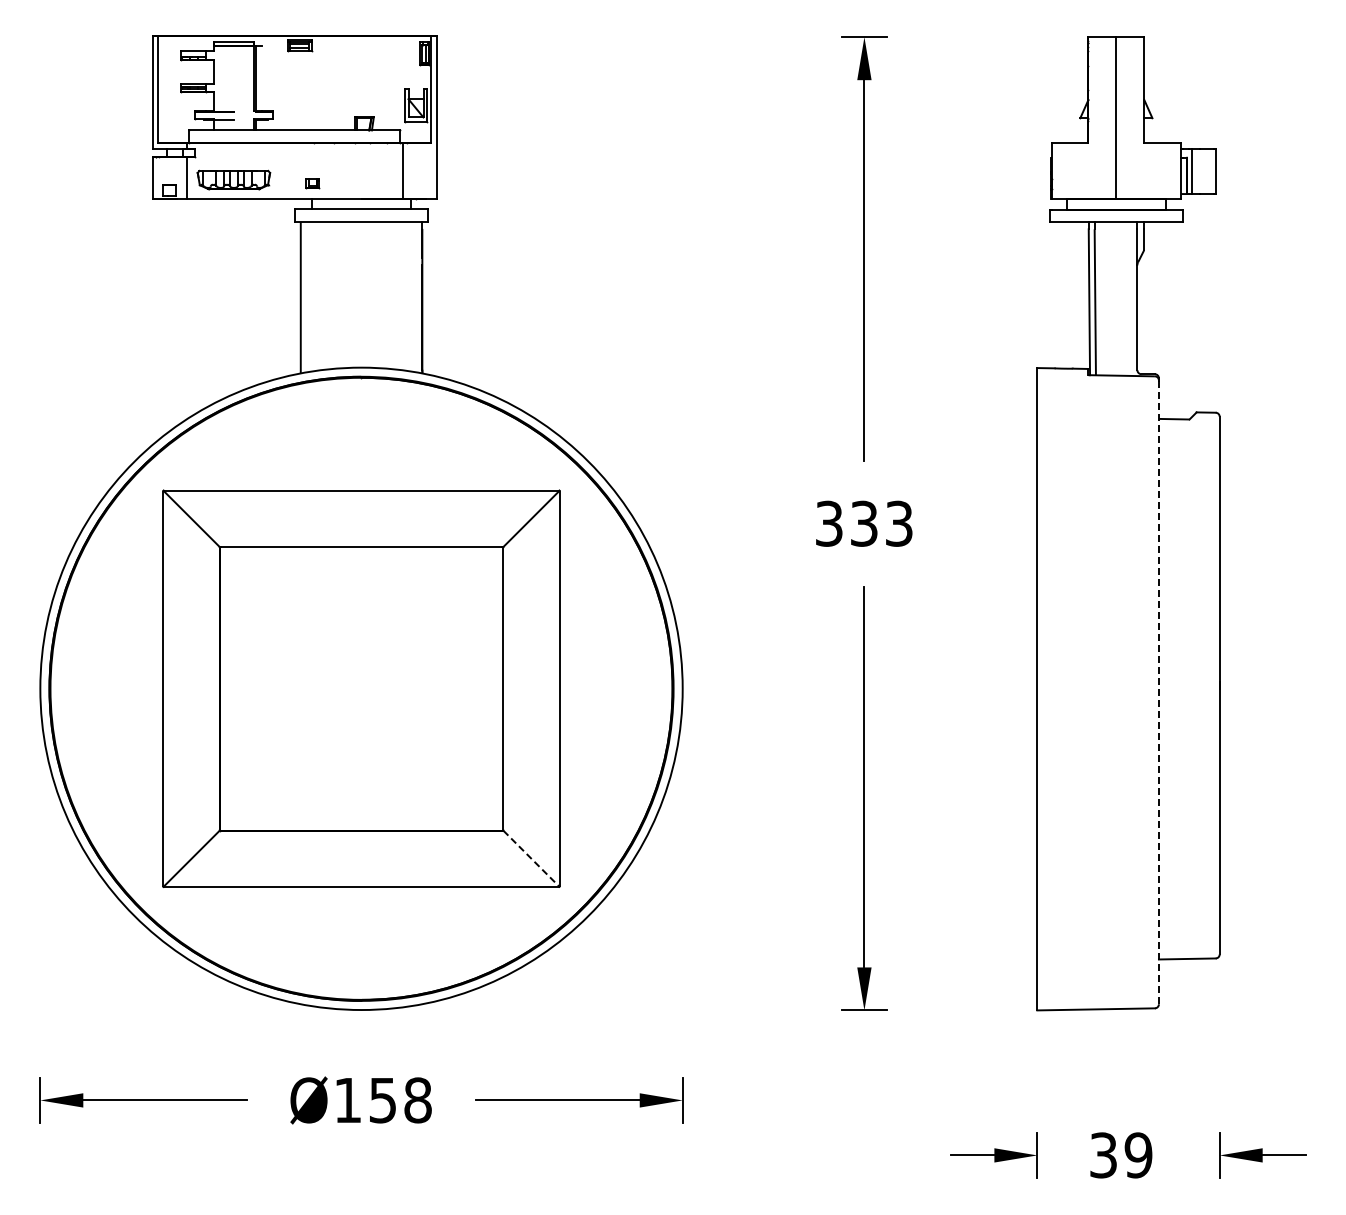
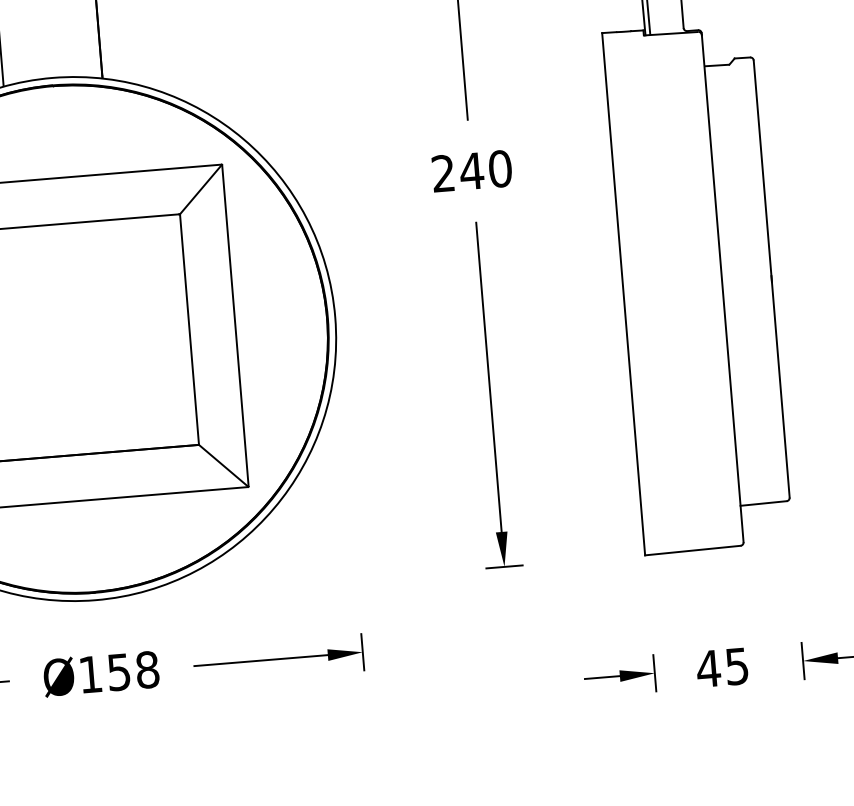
text: (864, 523) -> (472, 171), 333 -> 240
line: (1158, 692) -> (722, 288), dashed -> solid
line: (531, 858) -> (223, 465), dashed -> solid
text: (1120, 1155) -> (722, 667), 39 -> 45

